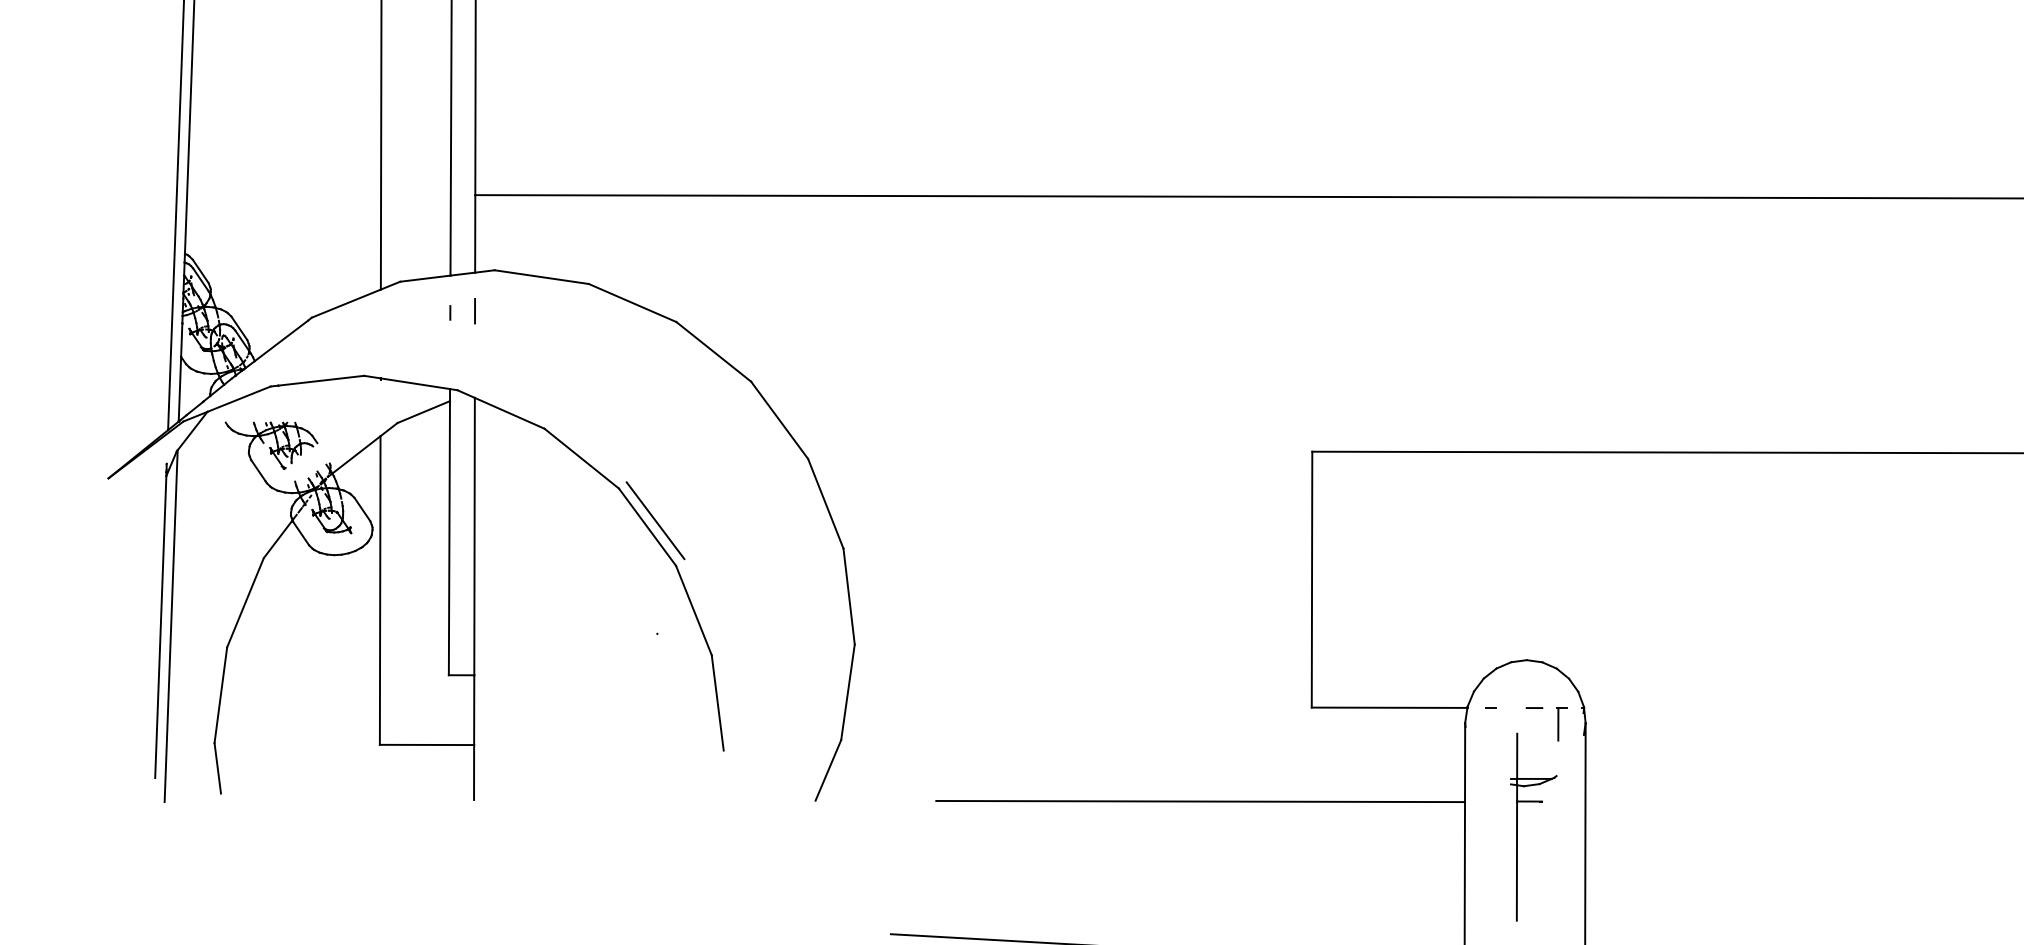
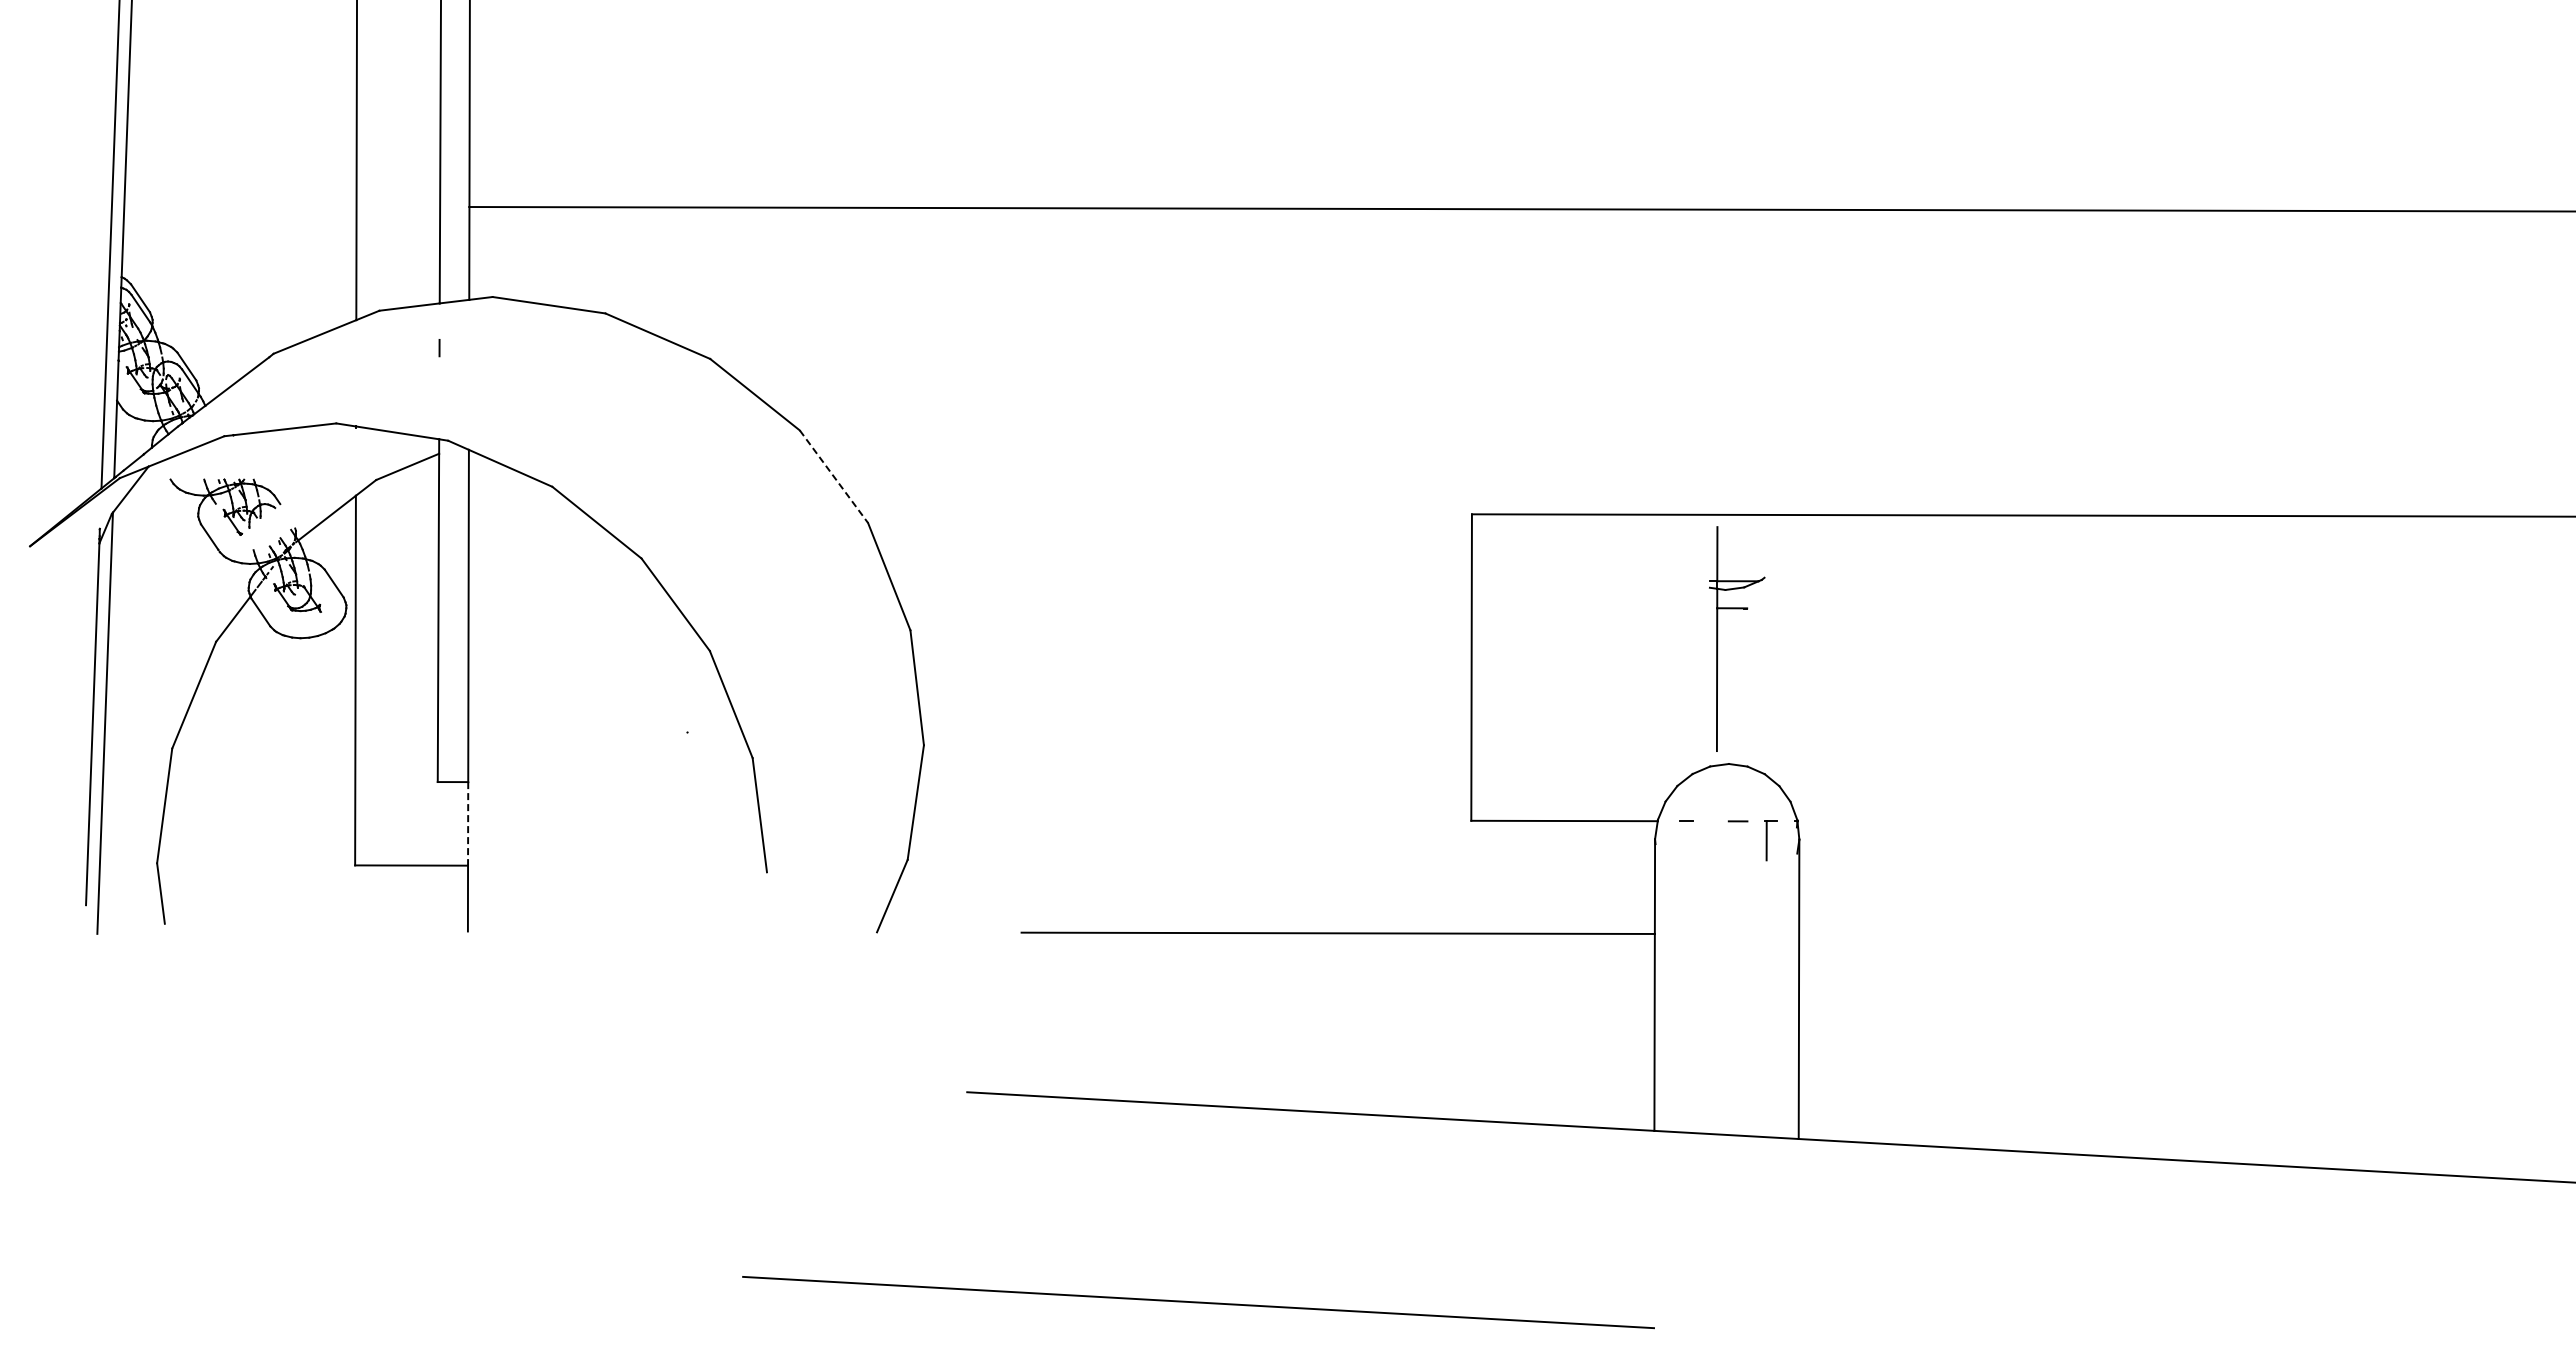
line: (475, 310) -> (469, 345), removed
line: (779, 420) -> (833, 476), solid -> dashed
line: (654, 520) -> (684, 596), removed
line: (474, 709) -> (468, 823), solid -> dashed
part: (1518, 826) -> (1718, 638), moved

